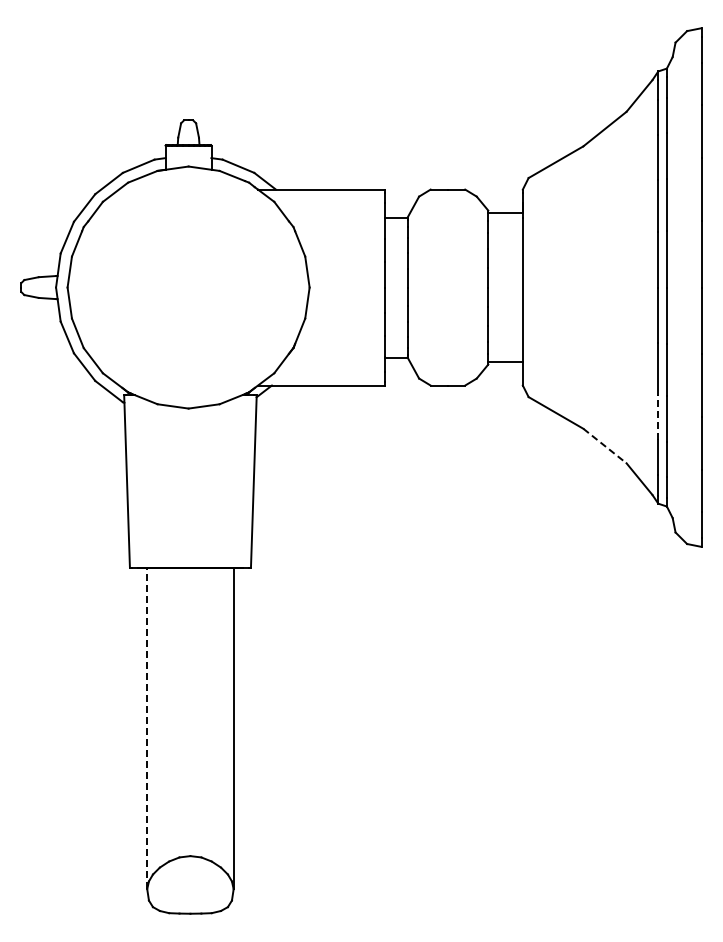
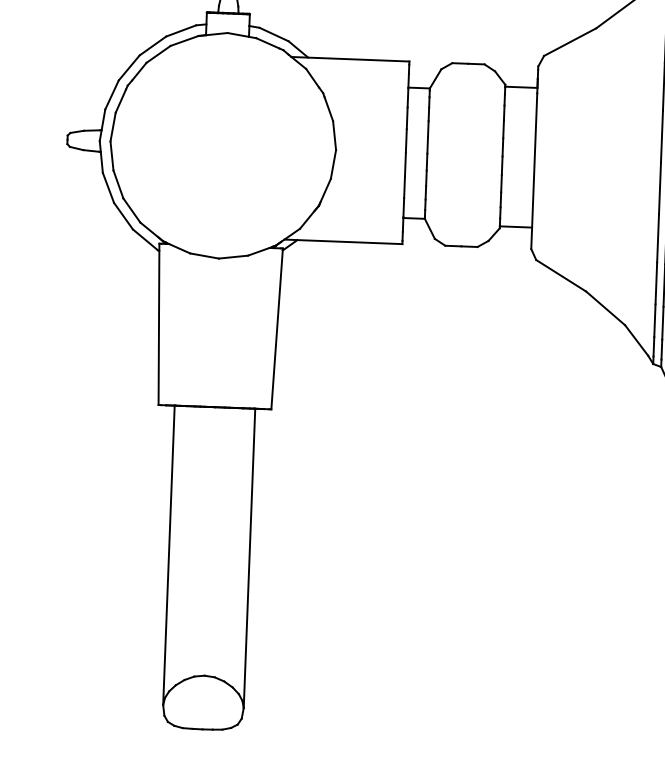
line: (658, 416) -> (656, 282), dashed -> solid
line: (604, 446) -> (605, 308), dashed -> solid
line: (147, 728) -> (169, 555), dashed -> solid

